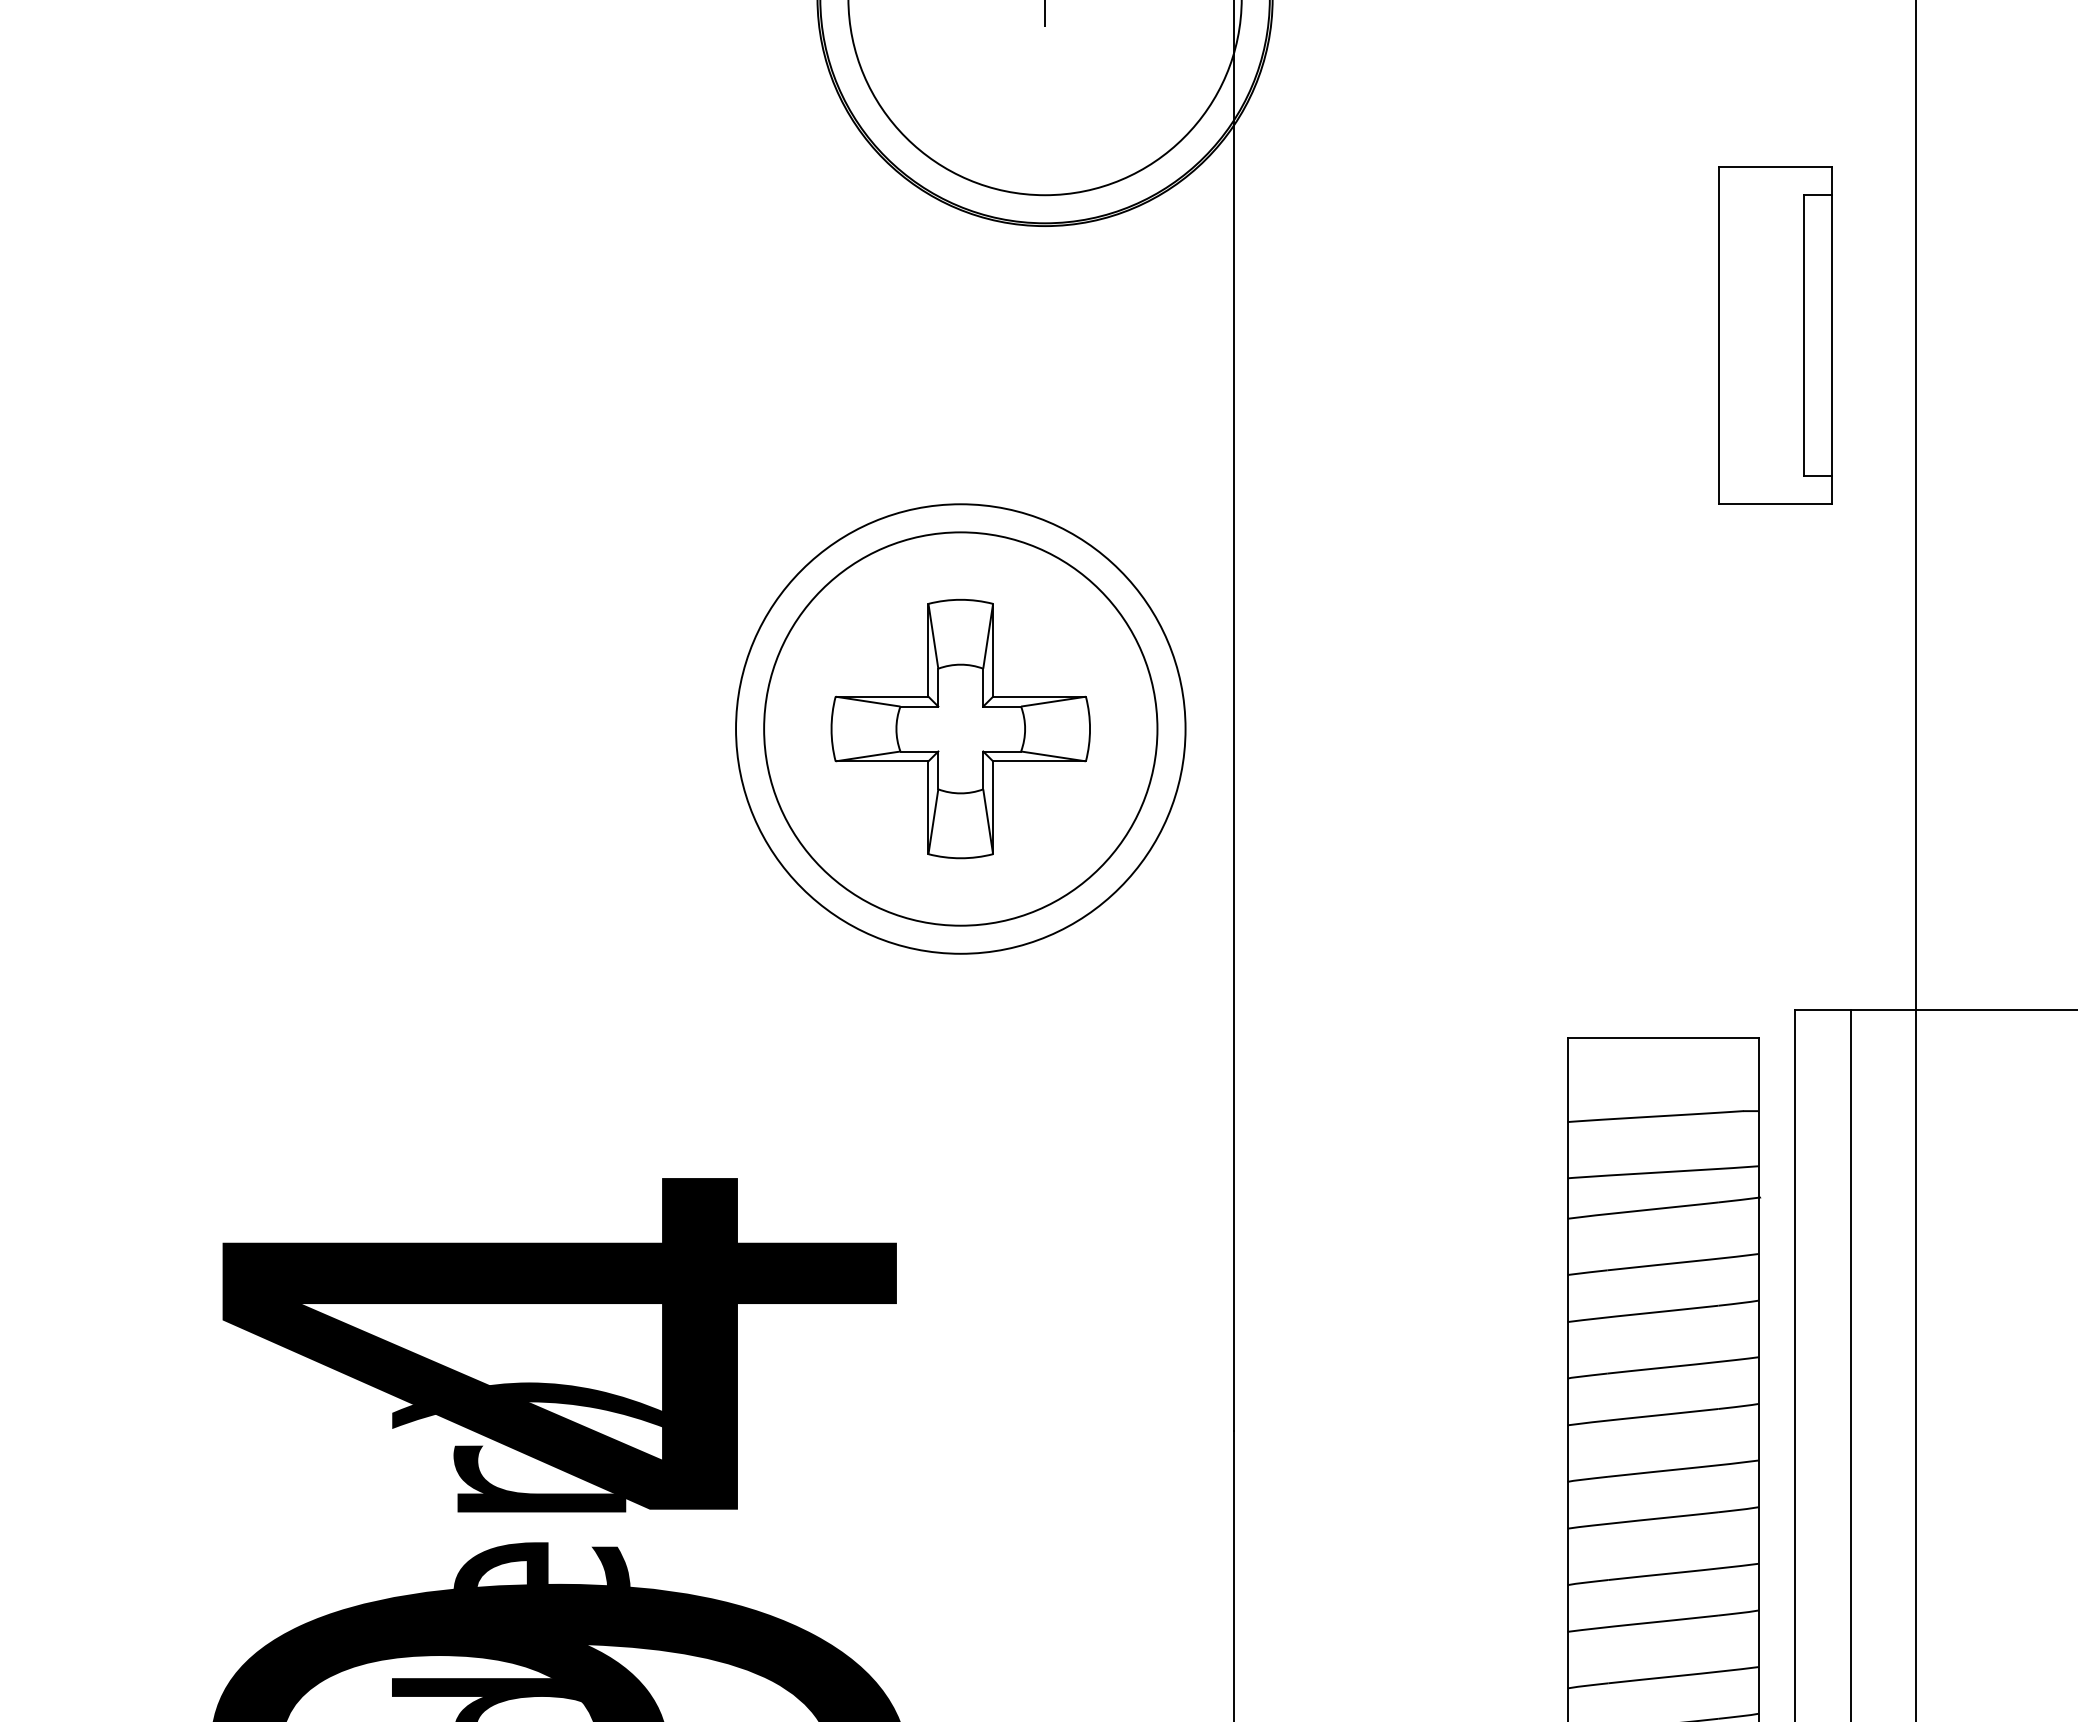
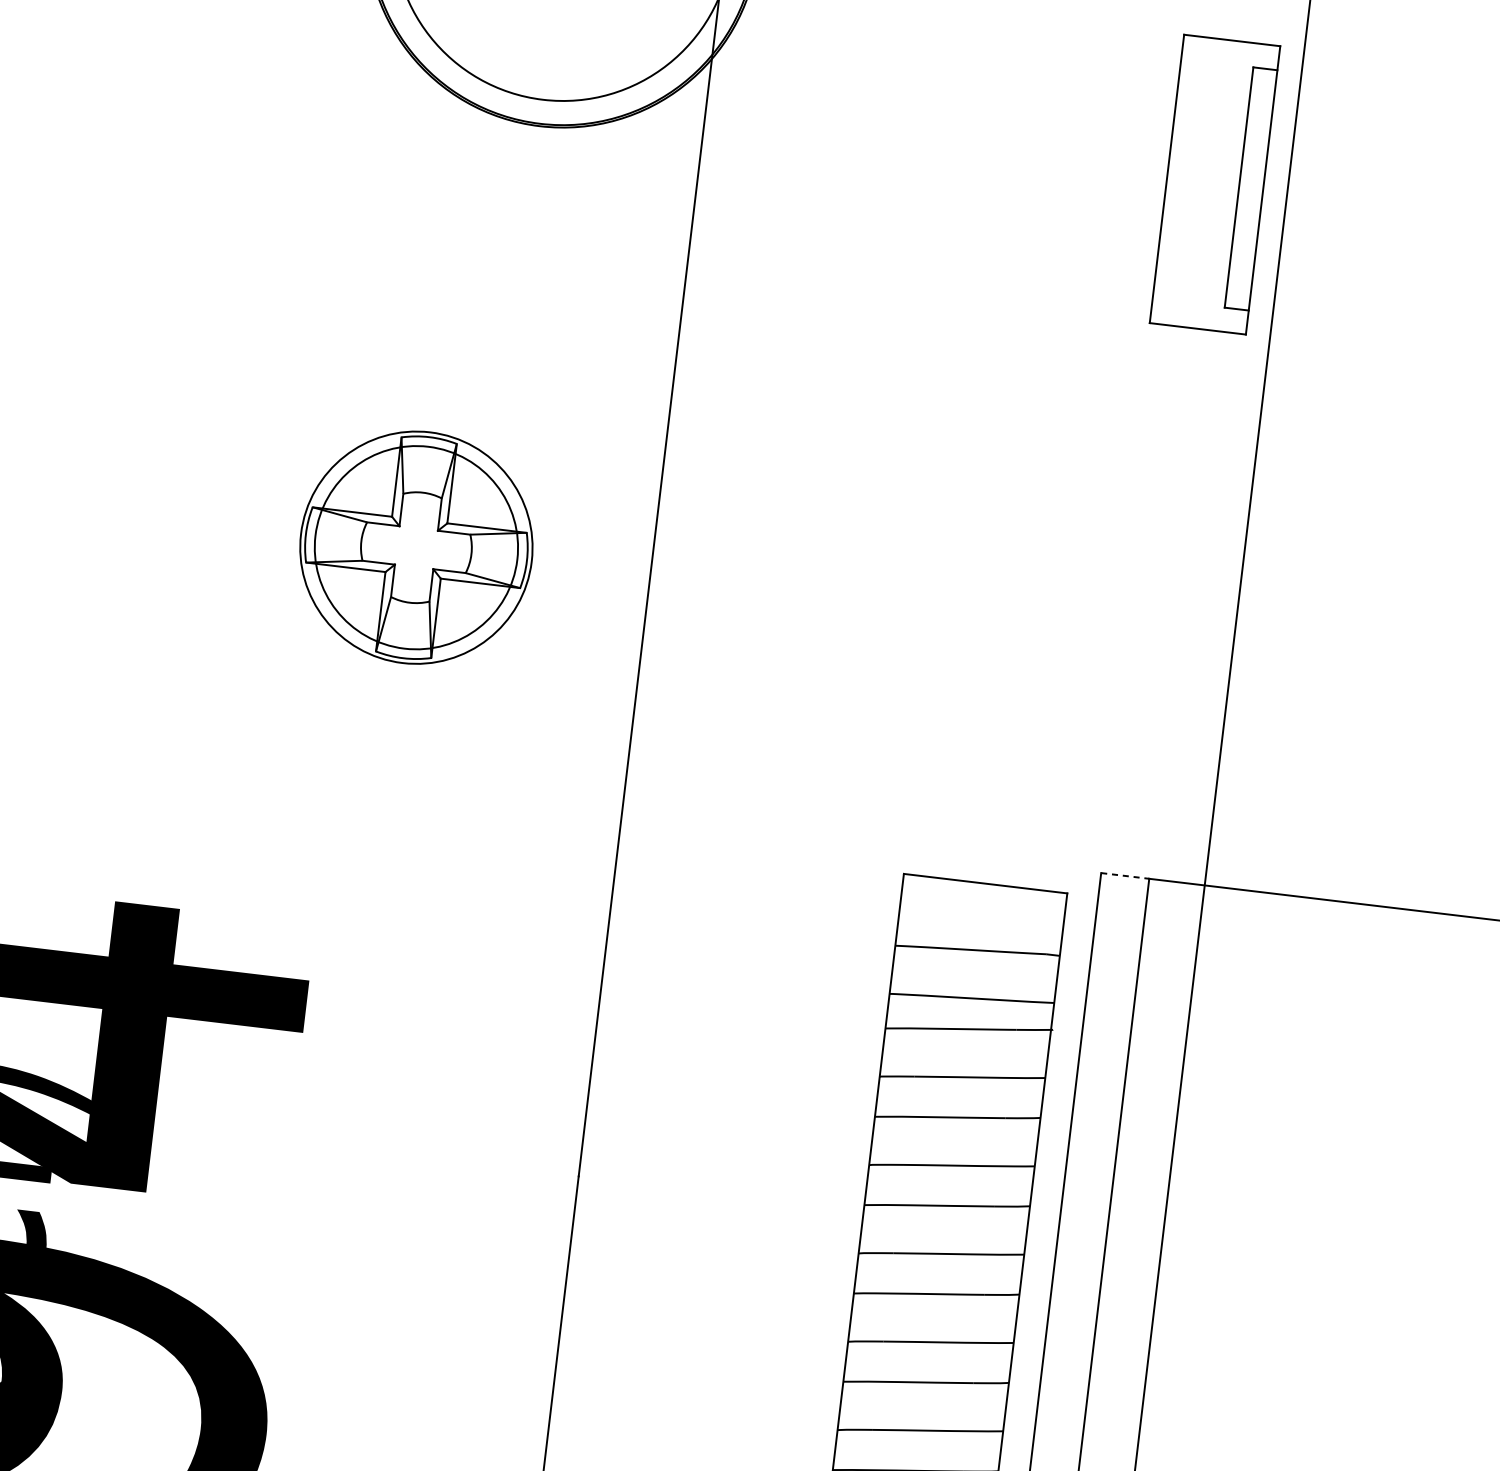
part: (1775, 335) -> (1214, 184), moved
circle: (960, 728) -> (416, 547), size x0.6
circle: (960, 728) -> (416, 547), size x0.6
line: (1823, 1010) -> (1125, 876), solid -> dashed

